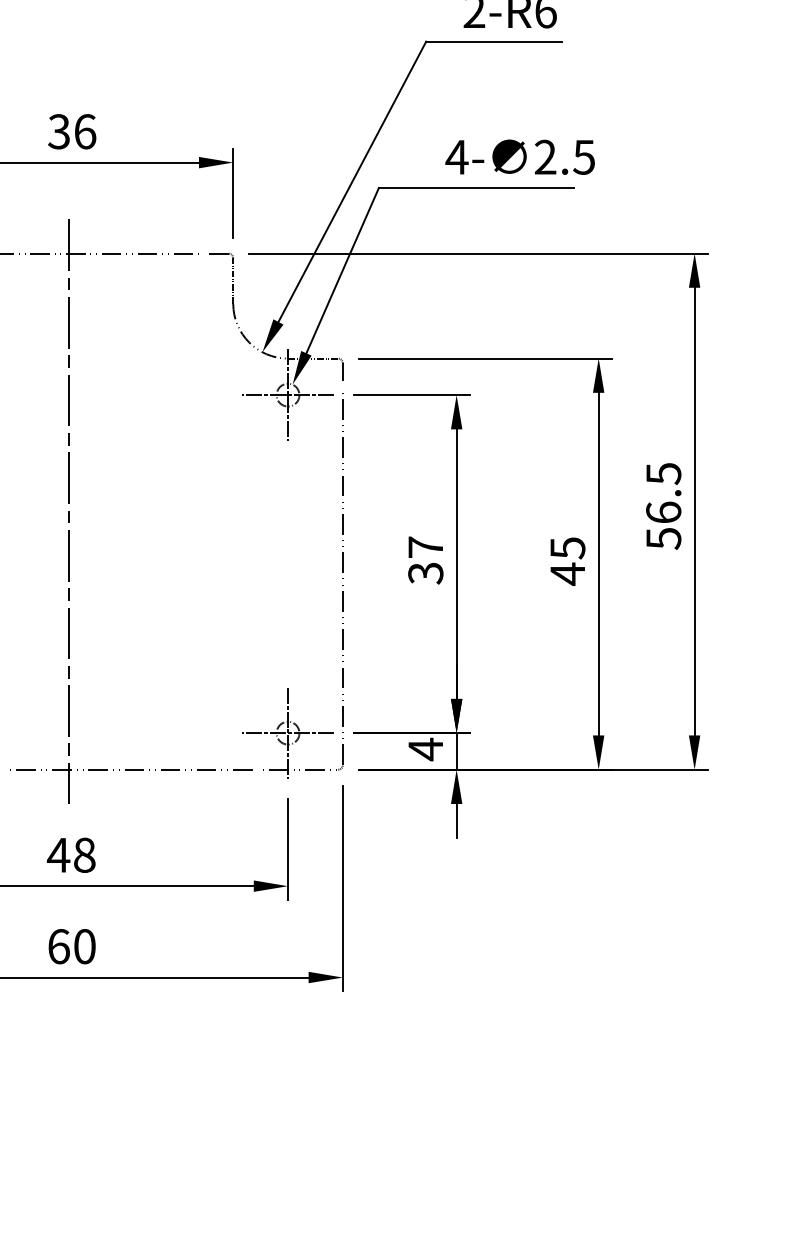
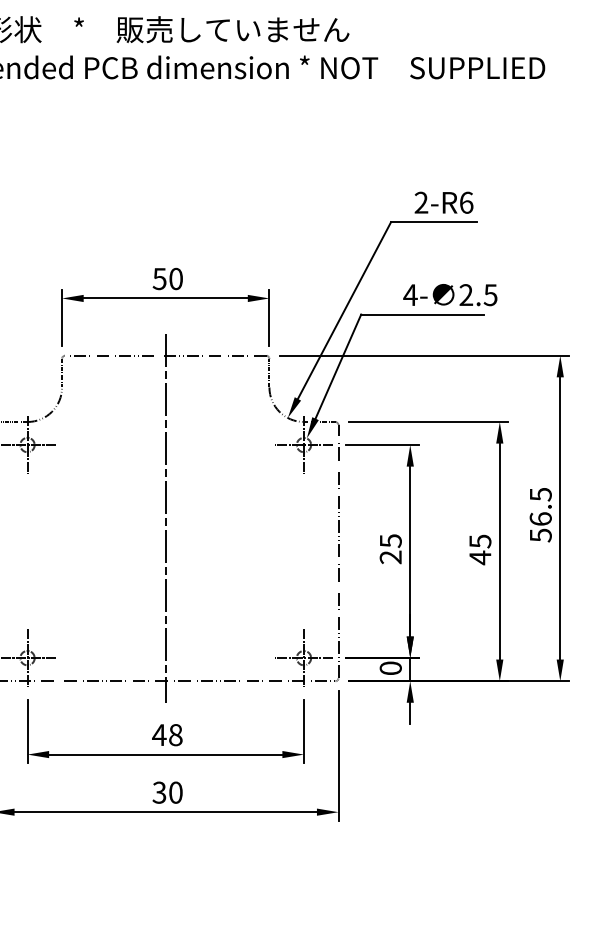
text: (73, 130) -> (168, 278), 36 -> 50
text: (425, 560) -> (390, 549), 37 -> 25
text: (425, 749) -> (390, 668), 4 -> 0
text: (58, 946) -> (159, 792), 60 -> 30

